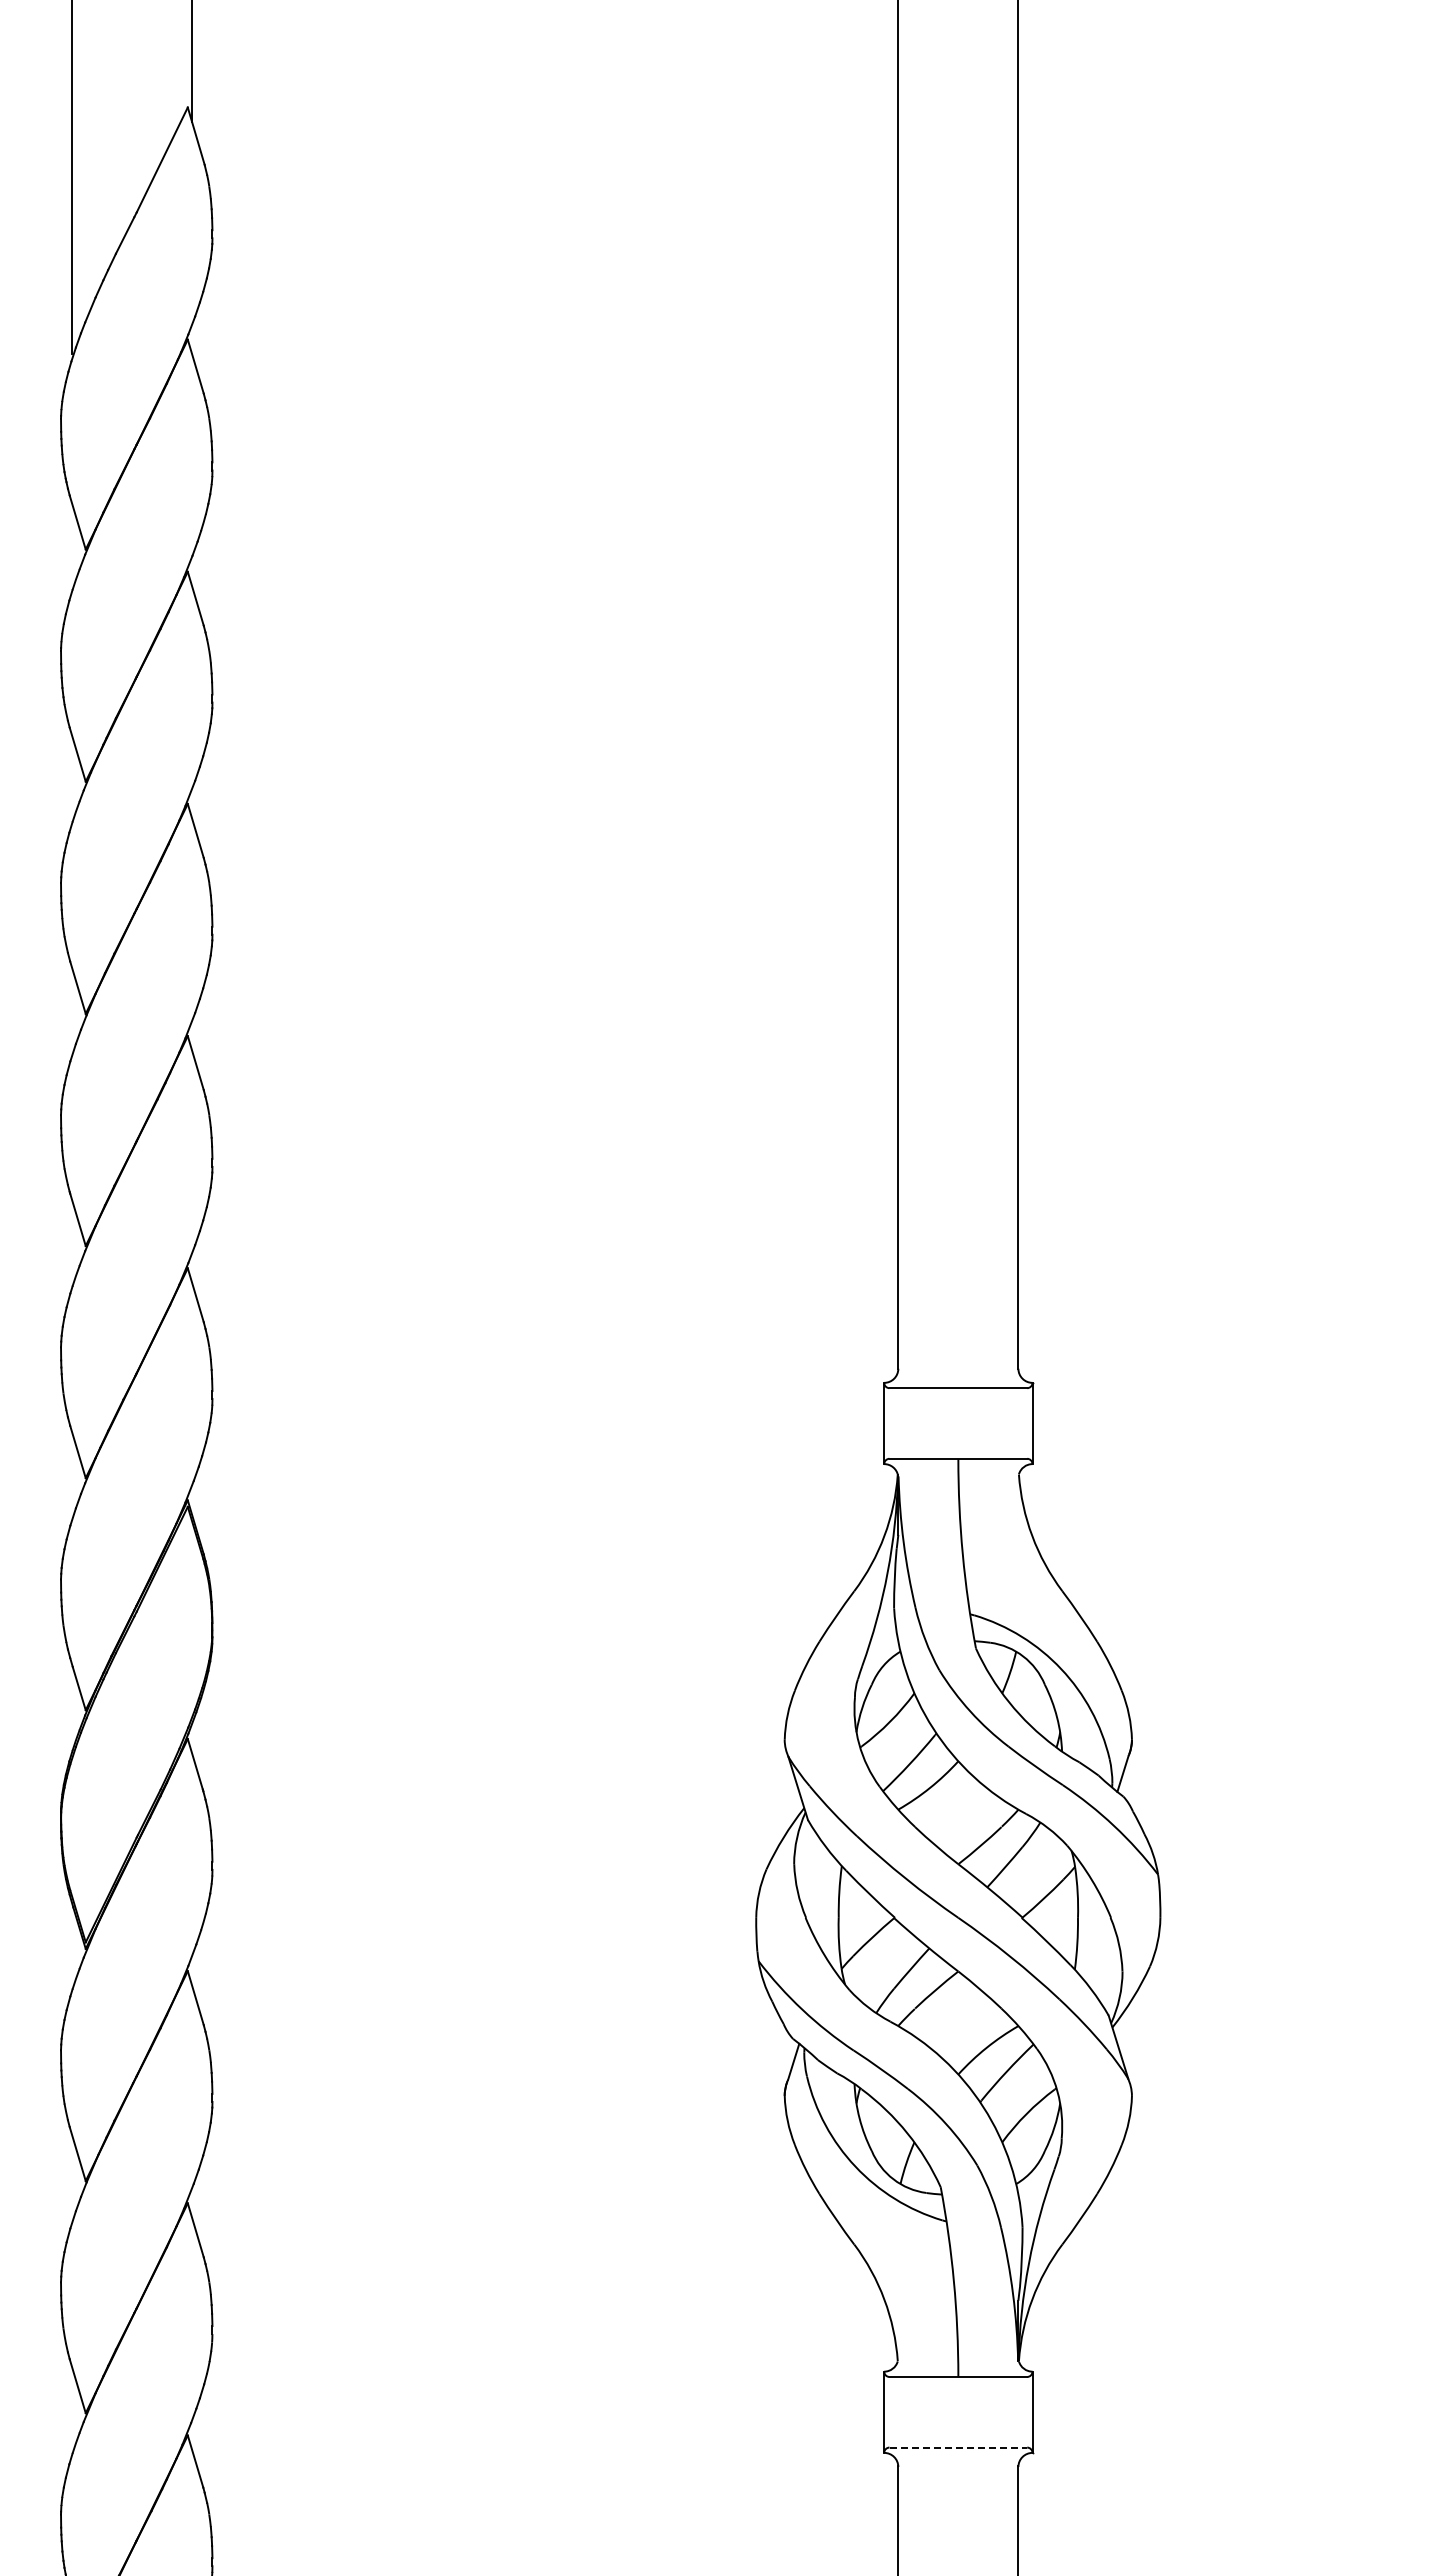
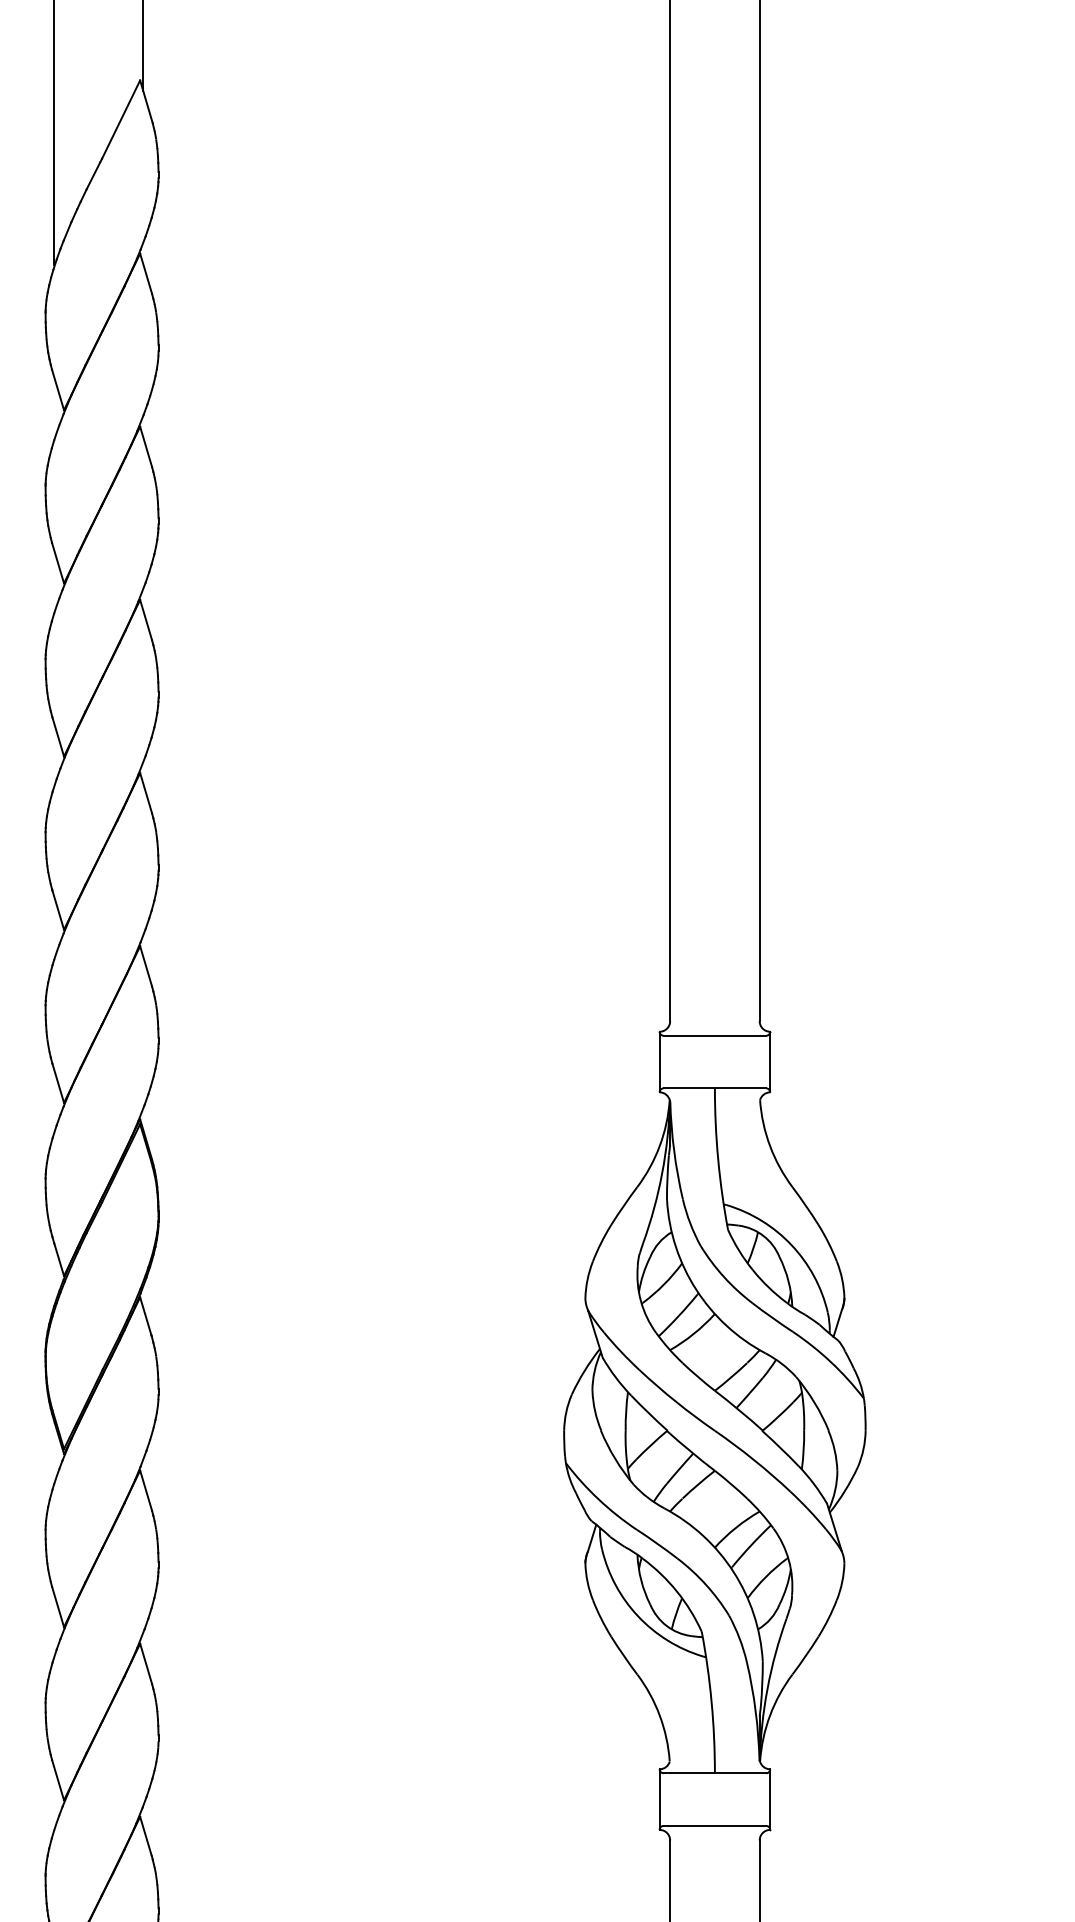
line: (958, 2447) -> (715, 1825), dashed -> solid

